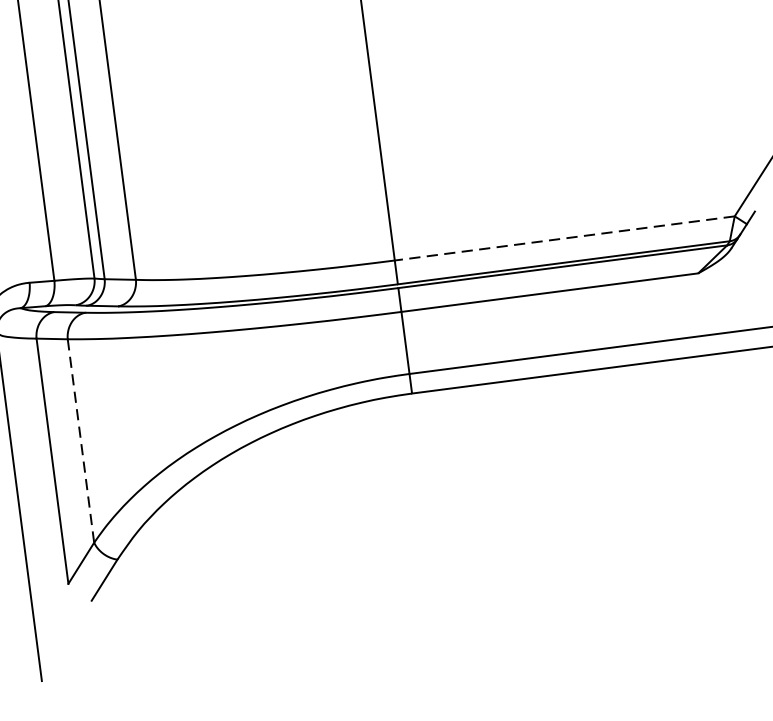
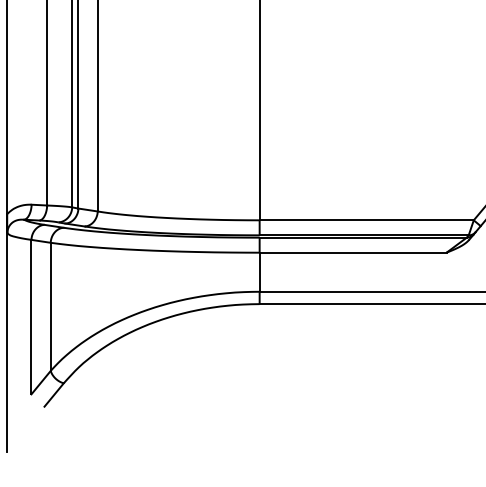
line: (564, 238) -> (366, 220), dashed -> solid
line: (80, 442) -> (50, 307), dashed -> solid

